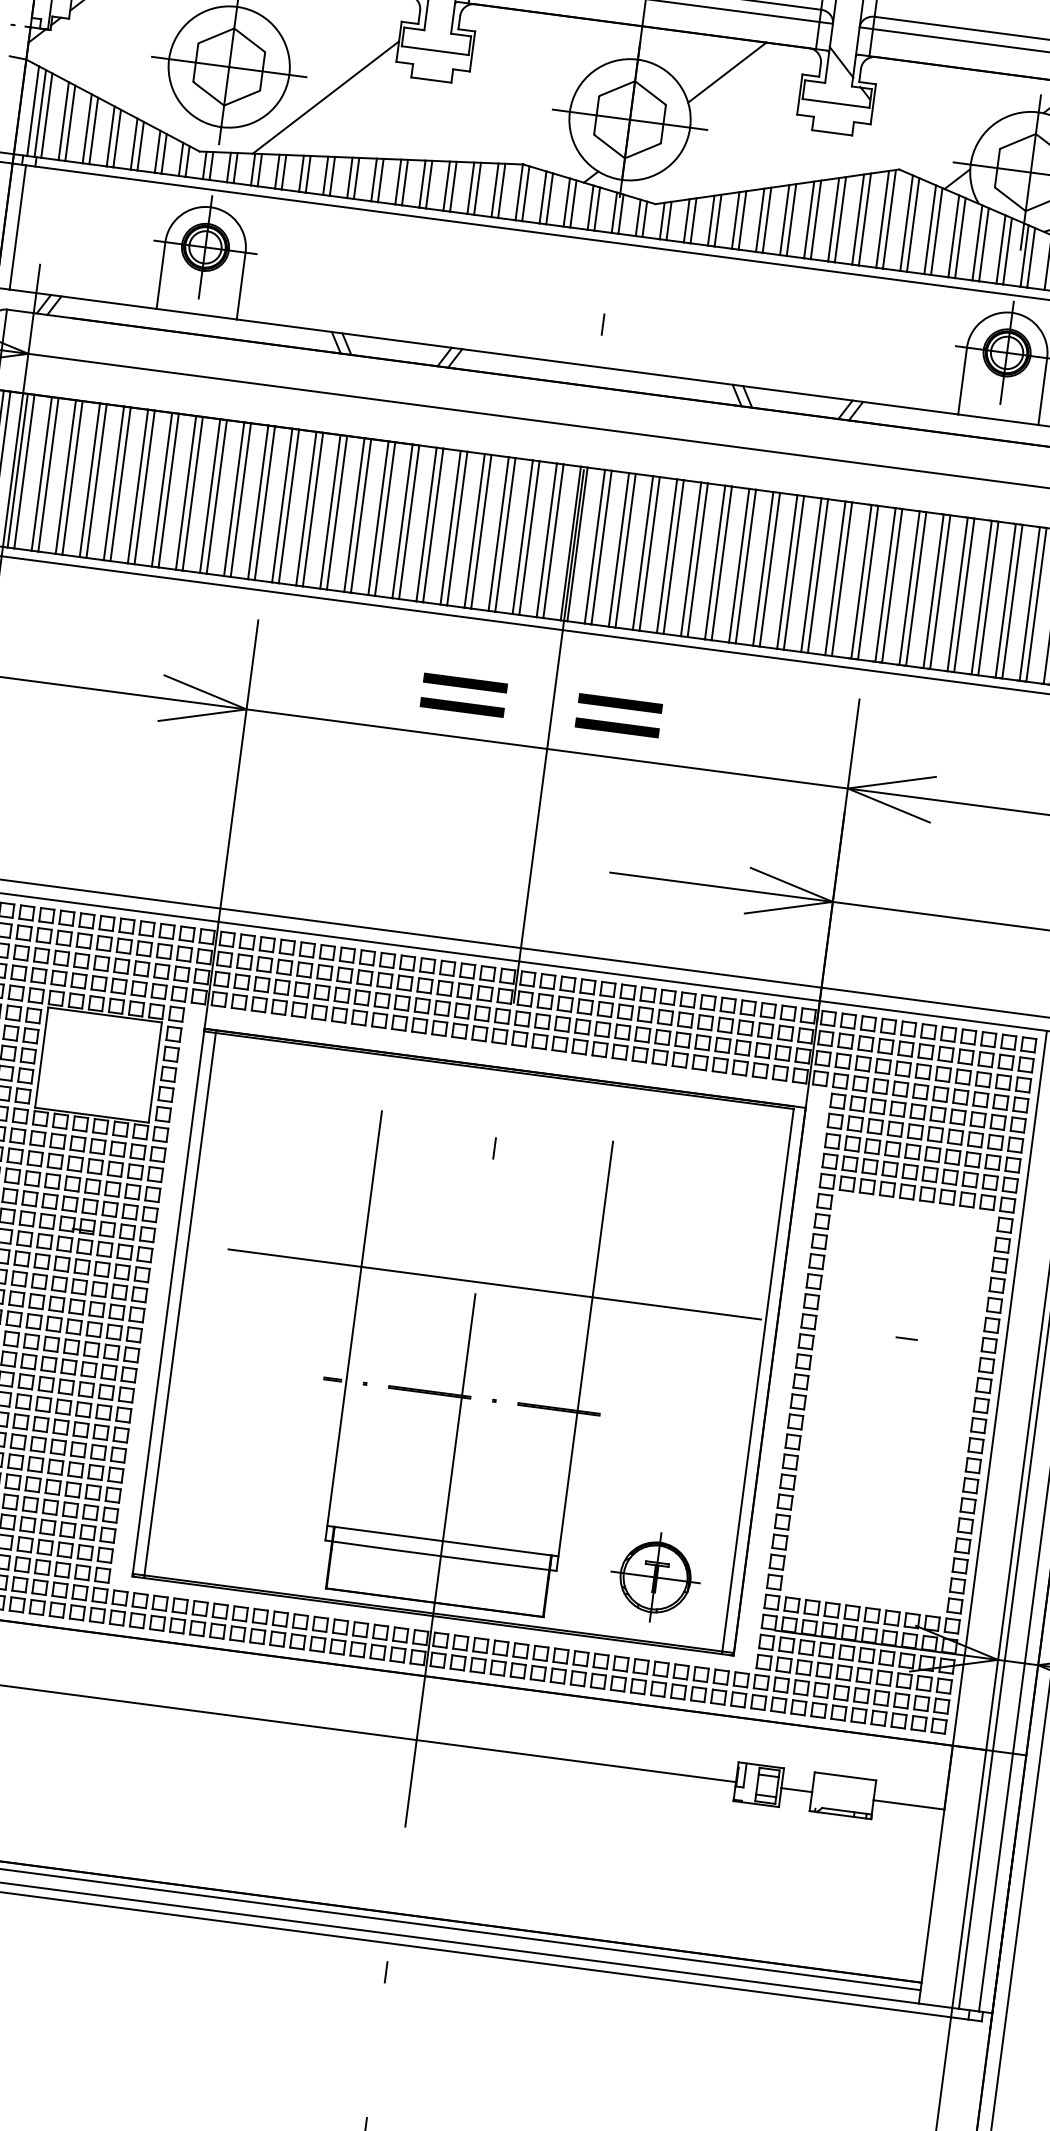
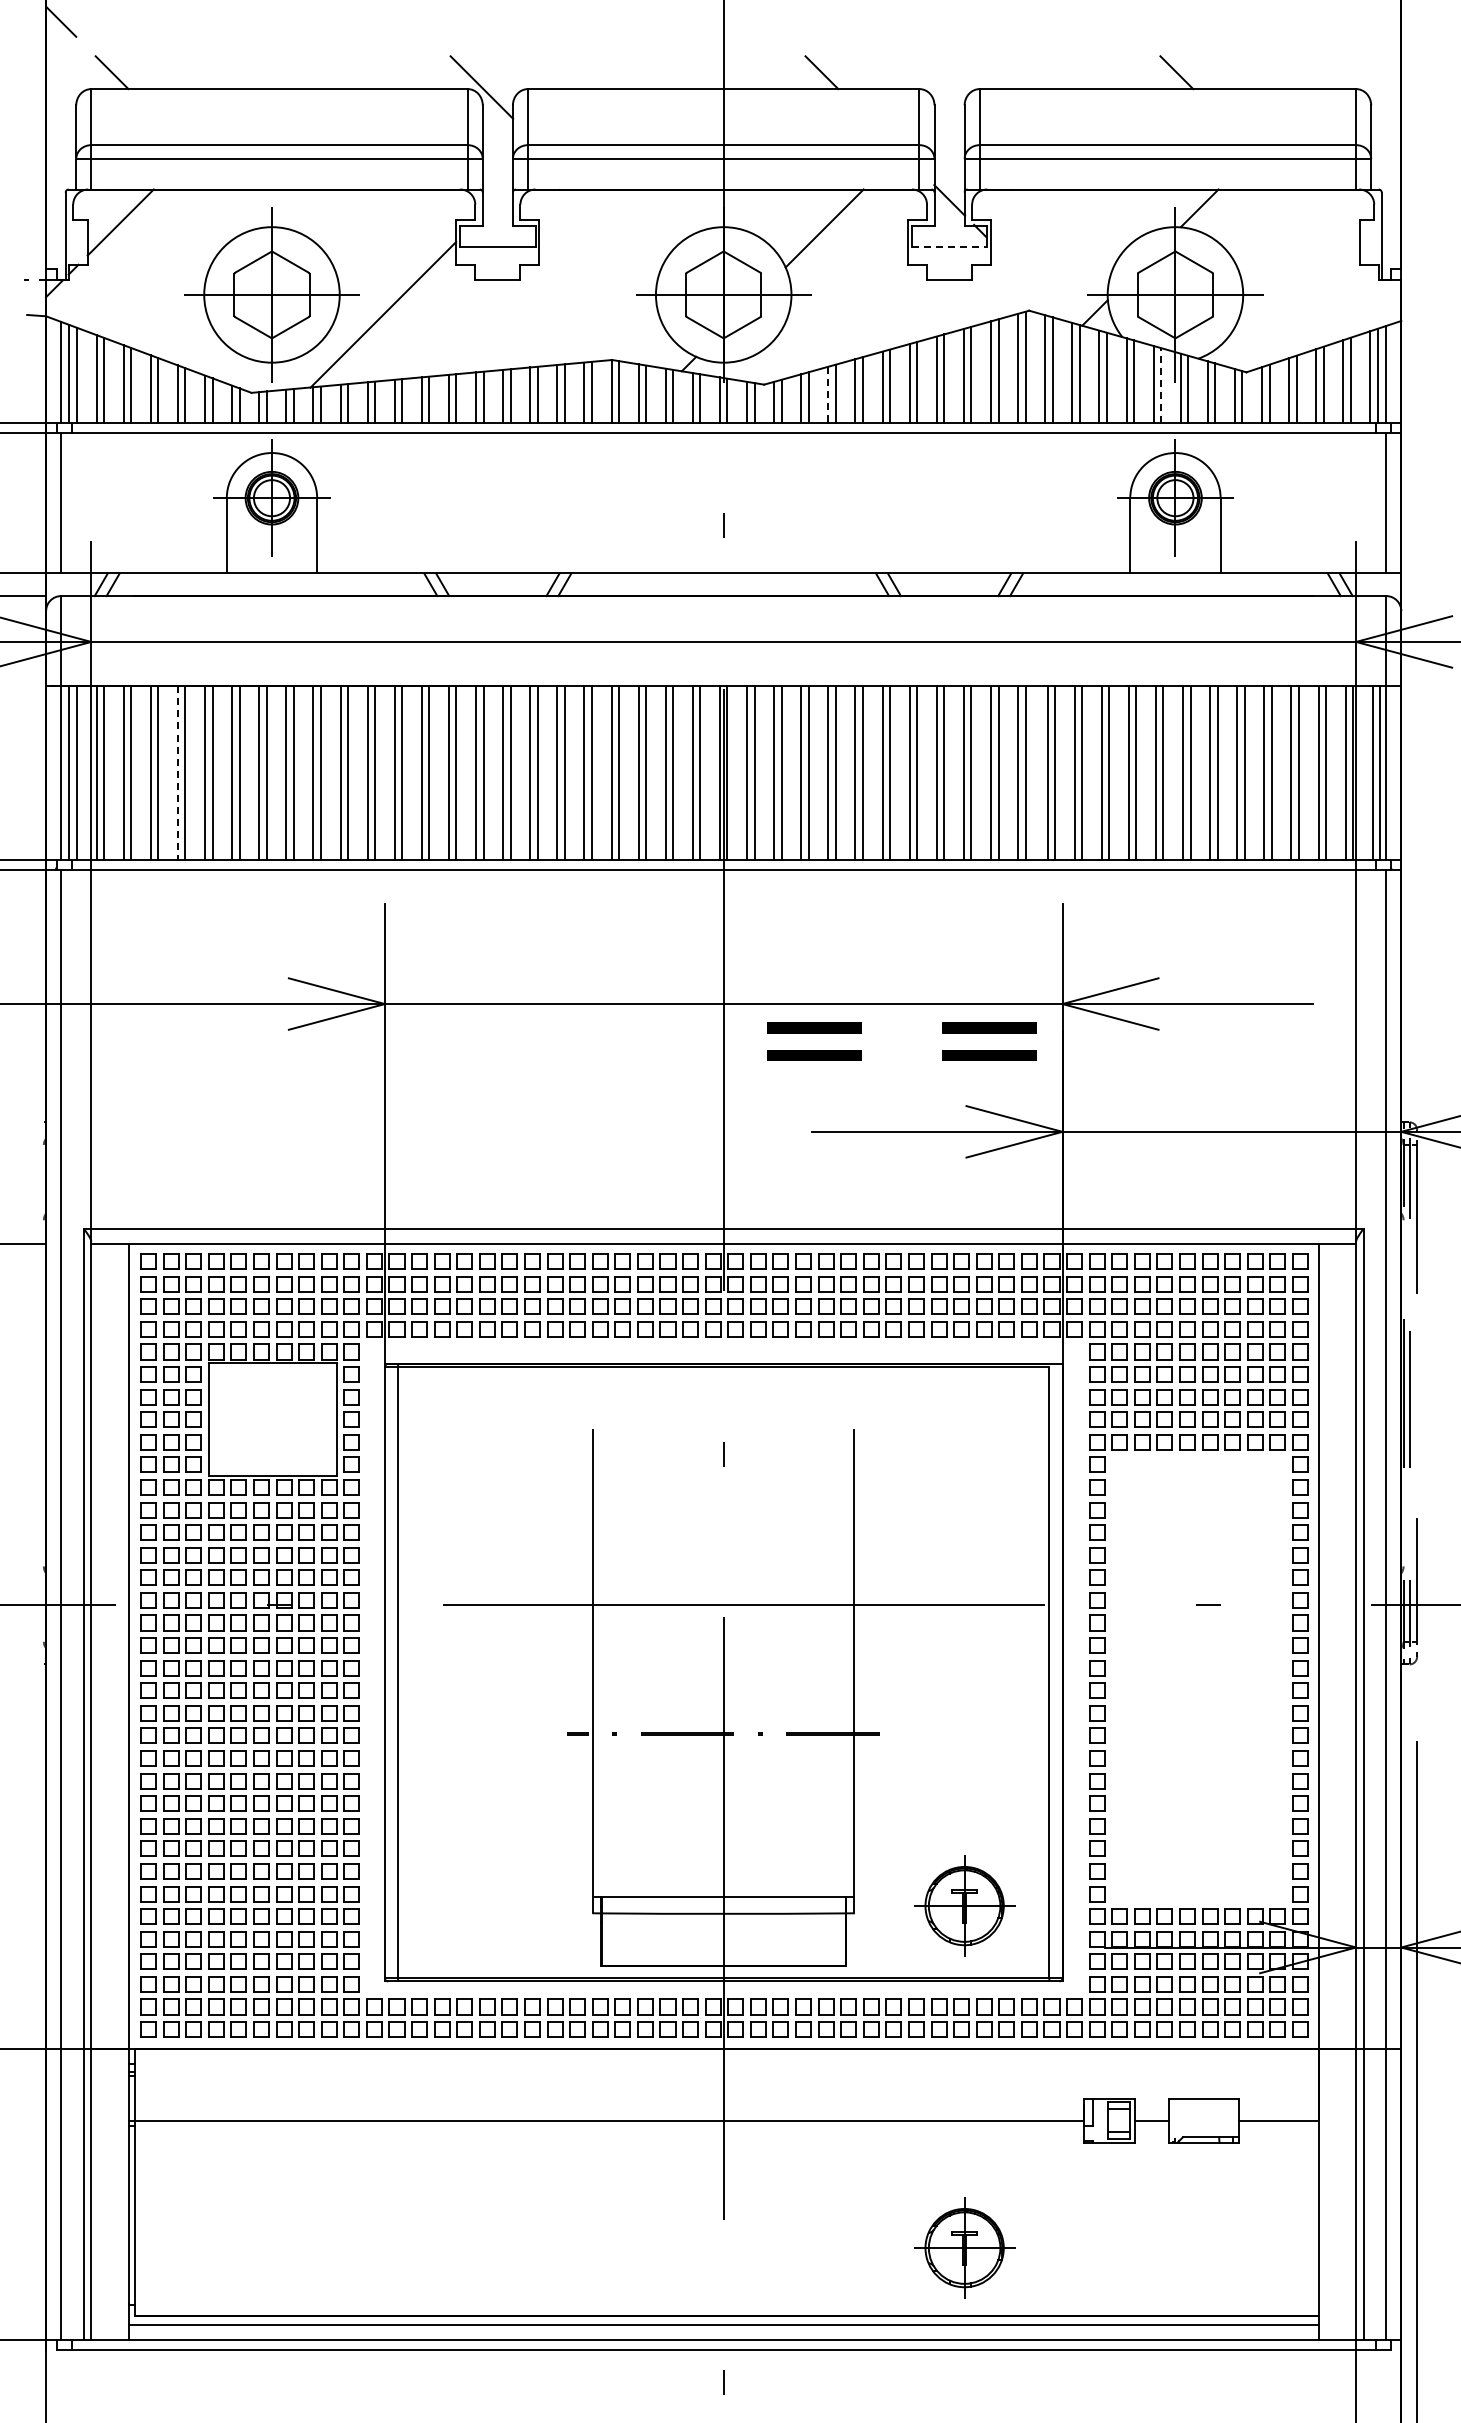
line: (836, 103) -> (949, 246), solid -> dashed
line: (711, 221) -> (828, 395), solid -> dashed
line: (1007, 251) -> (1161, 385), solid -> dashed
line: (89, 480) -> (177, 773), solid -> dashed
text: (541, 705) -> (901, 1041), moved
part: (615, 1880) -> (964, 2247), added

